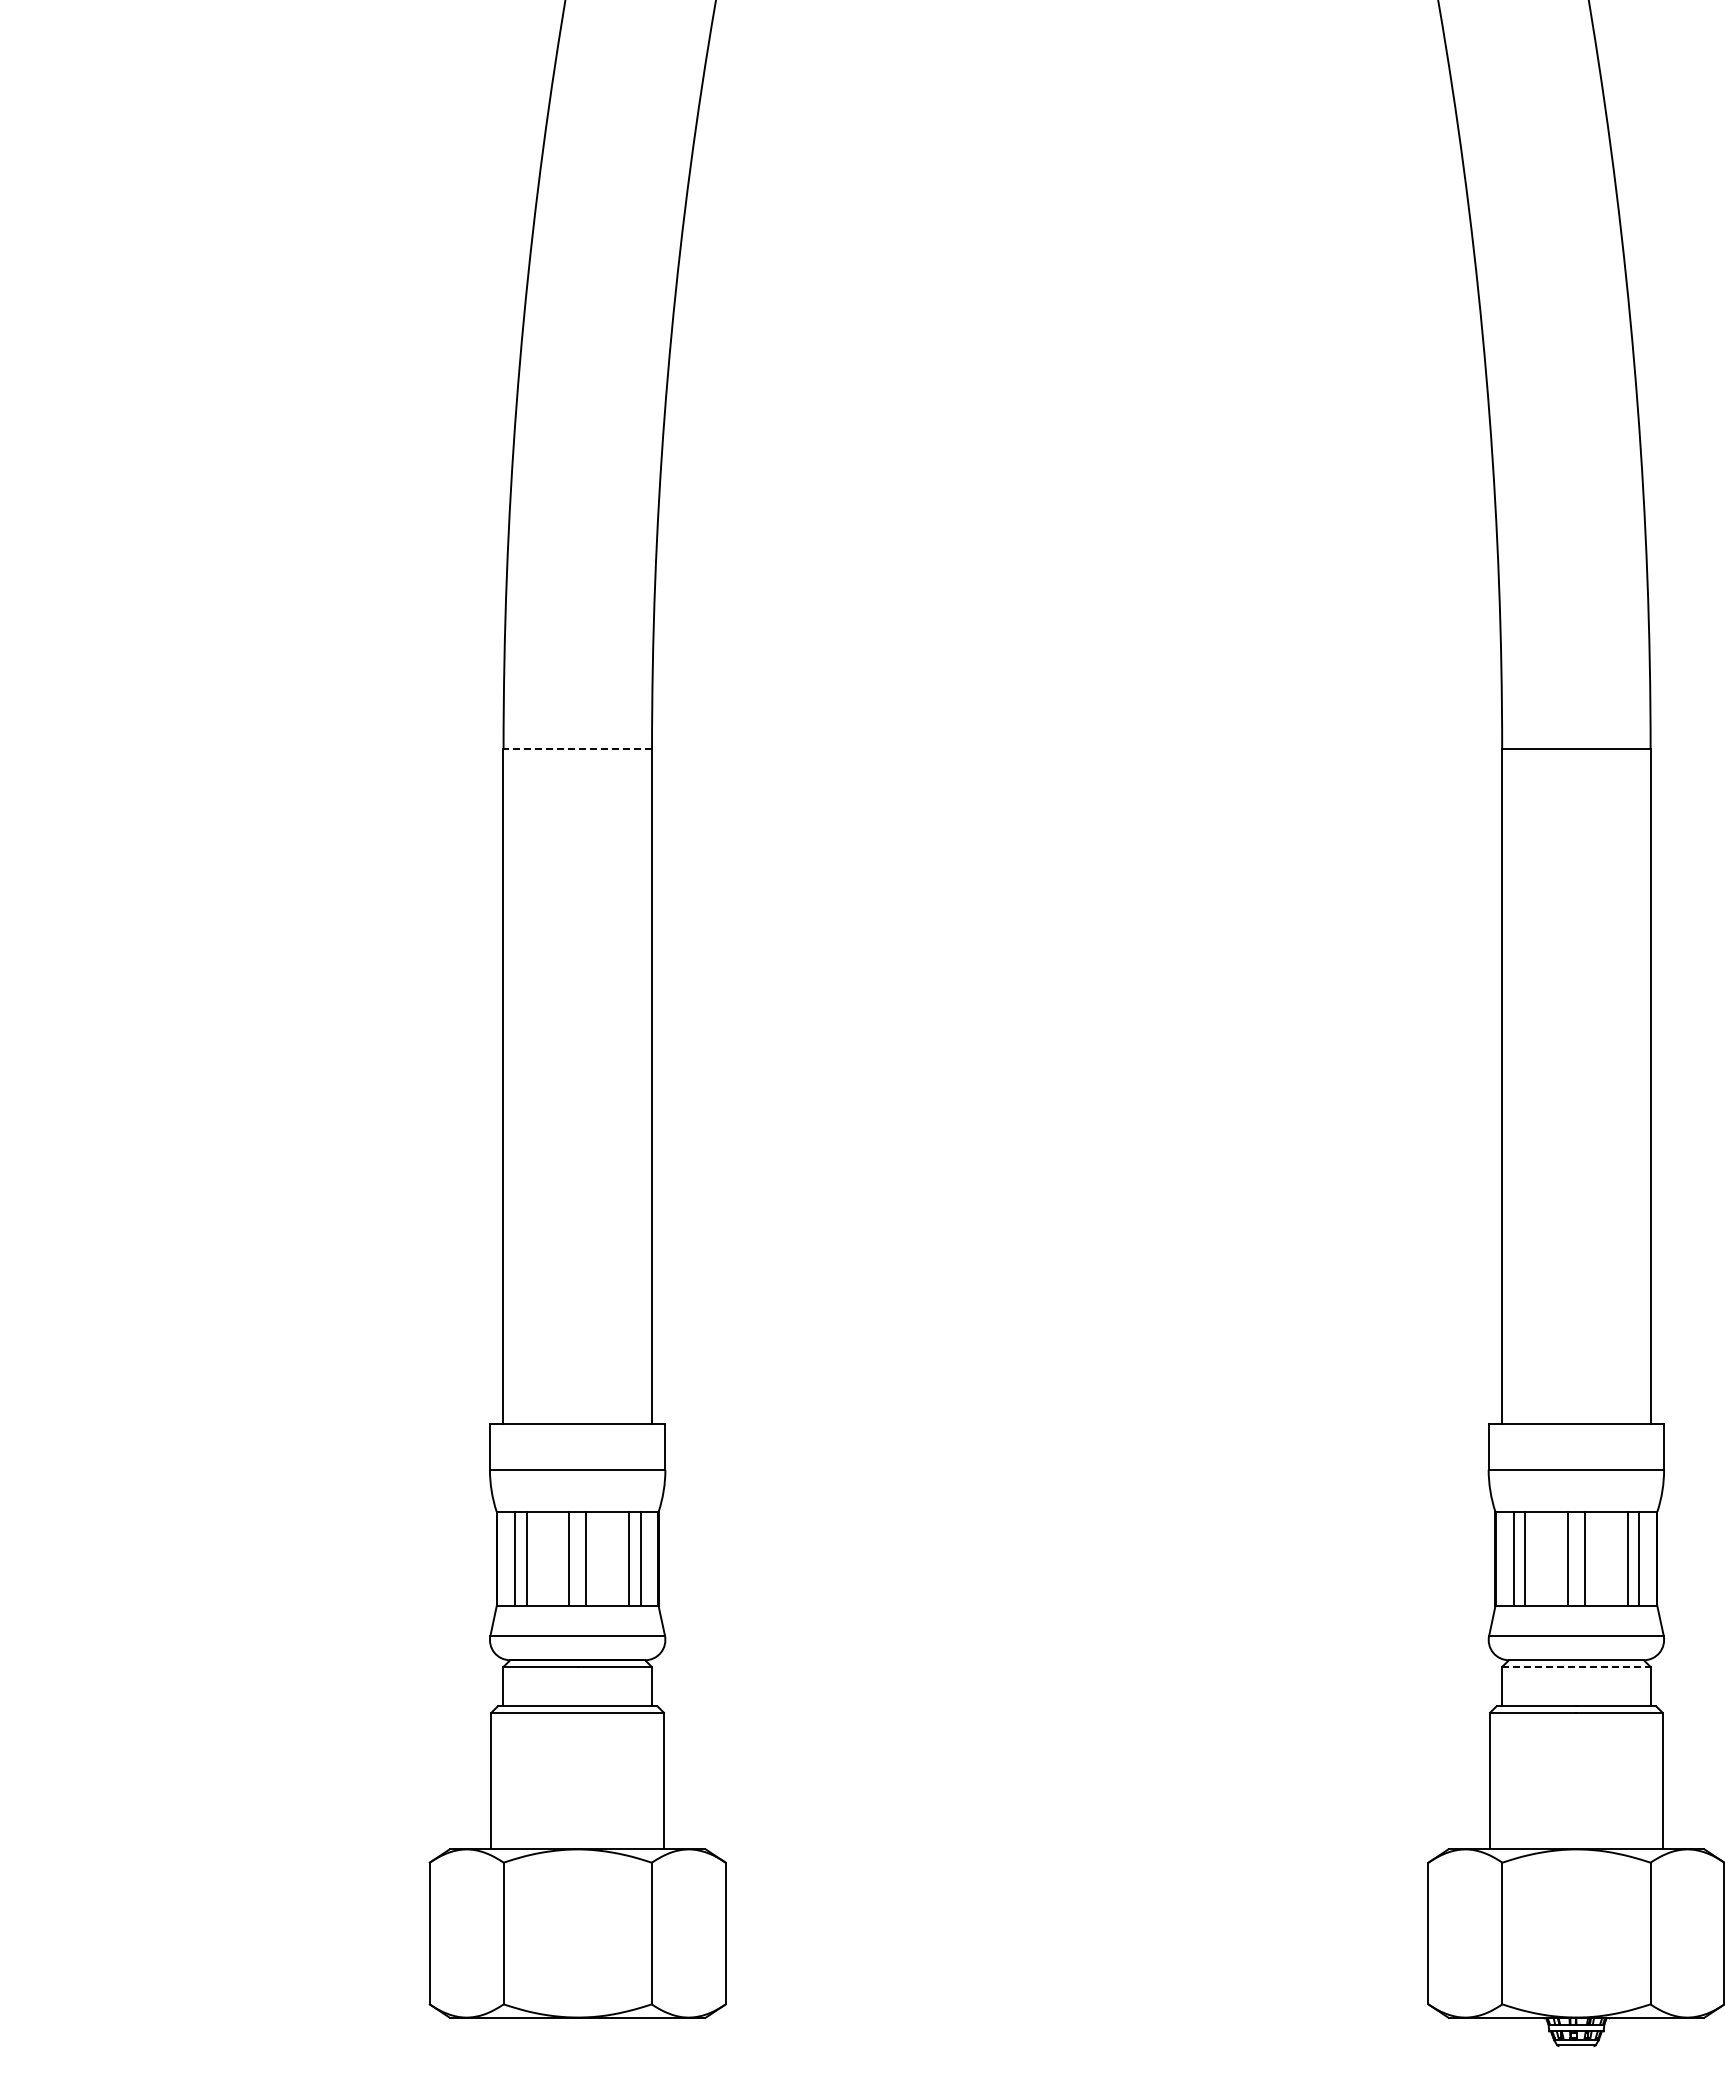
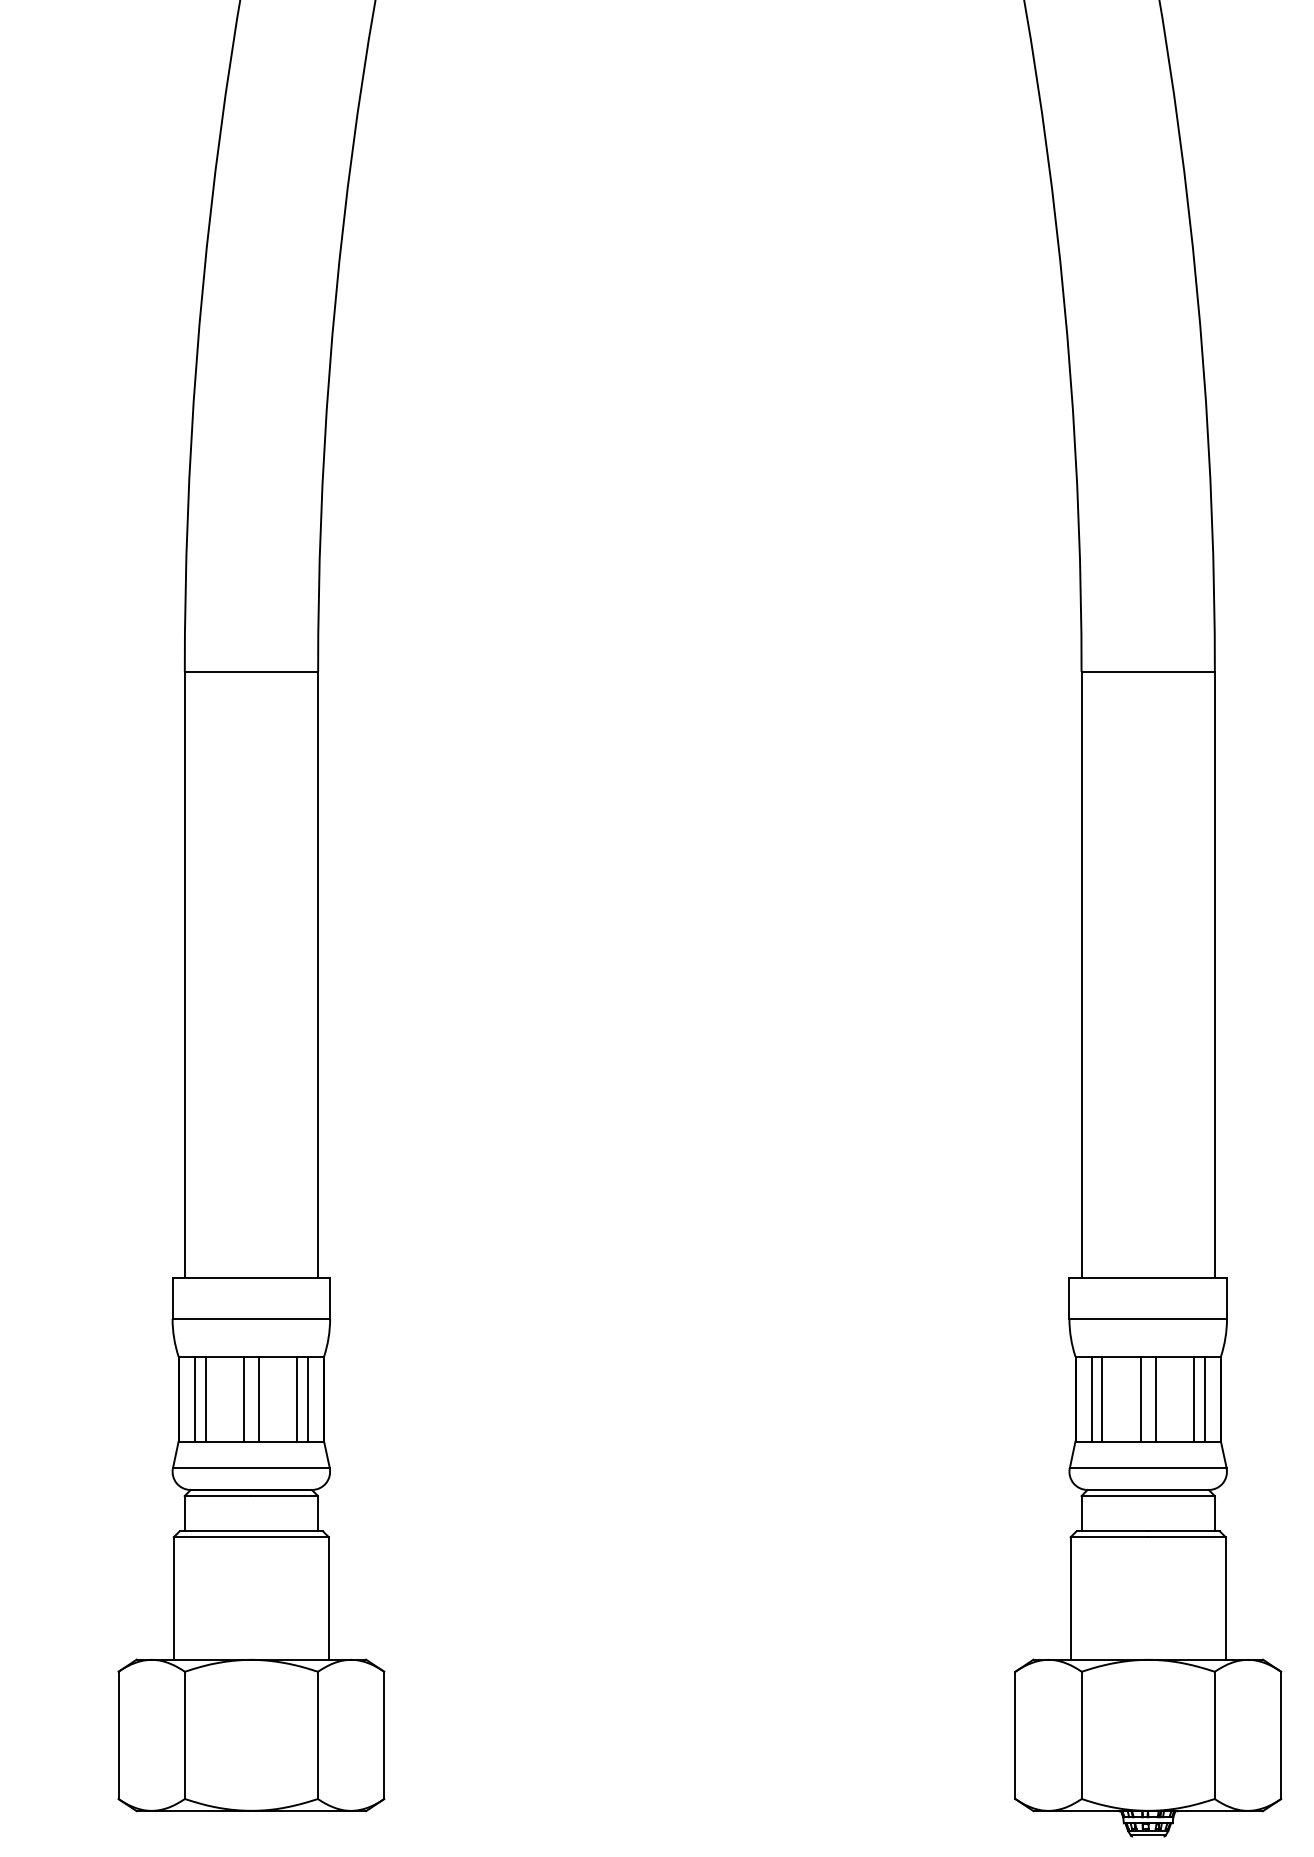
line: (577, 749) -> (251, 672), dashed -> solid
line: (1576, 1667) -> (1148, 1496), dashed -> solid

